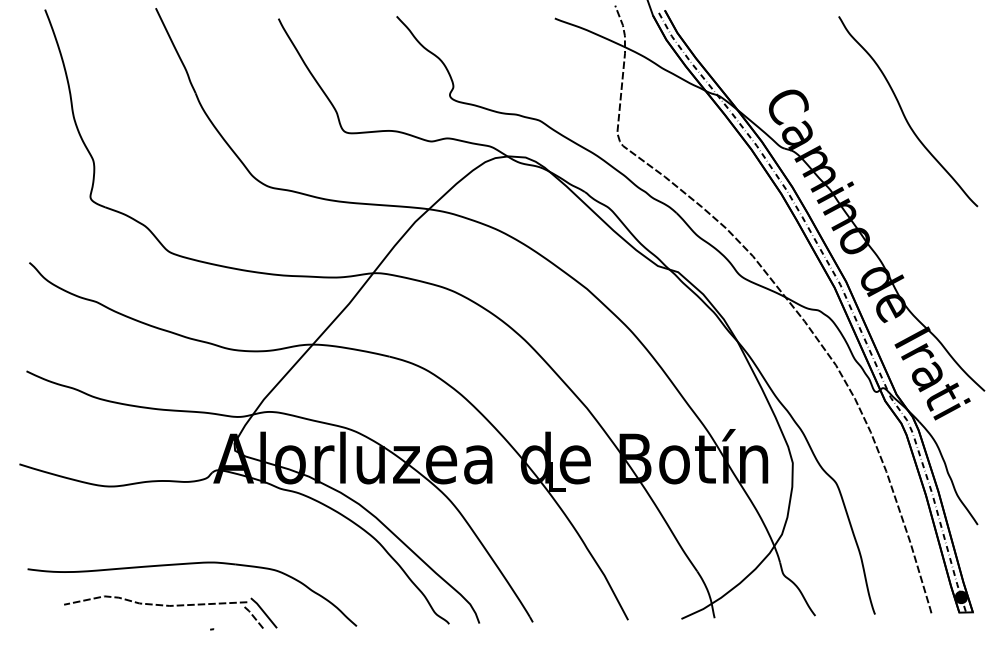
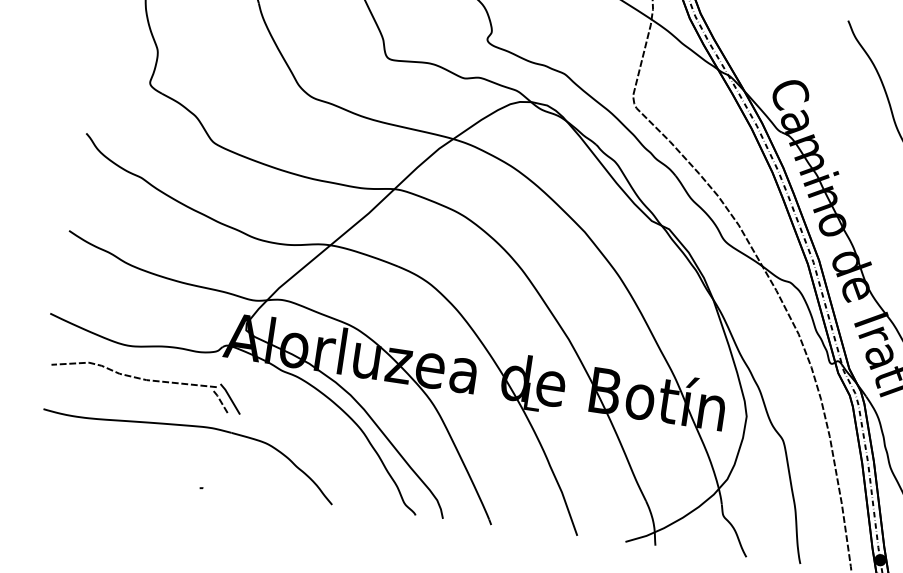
part: (170, 611) -> (146, 385), moved

